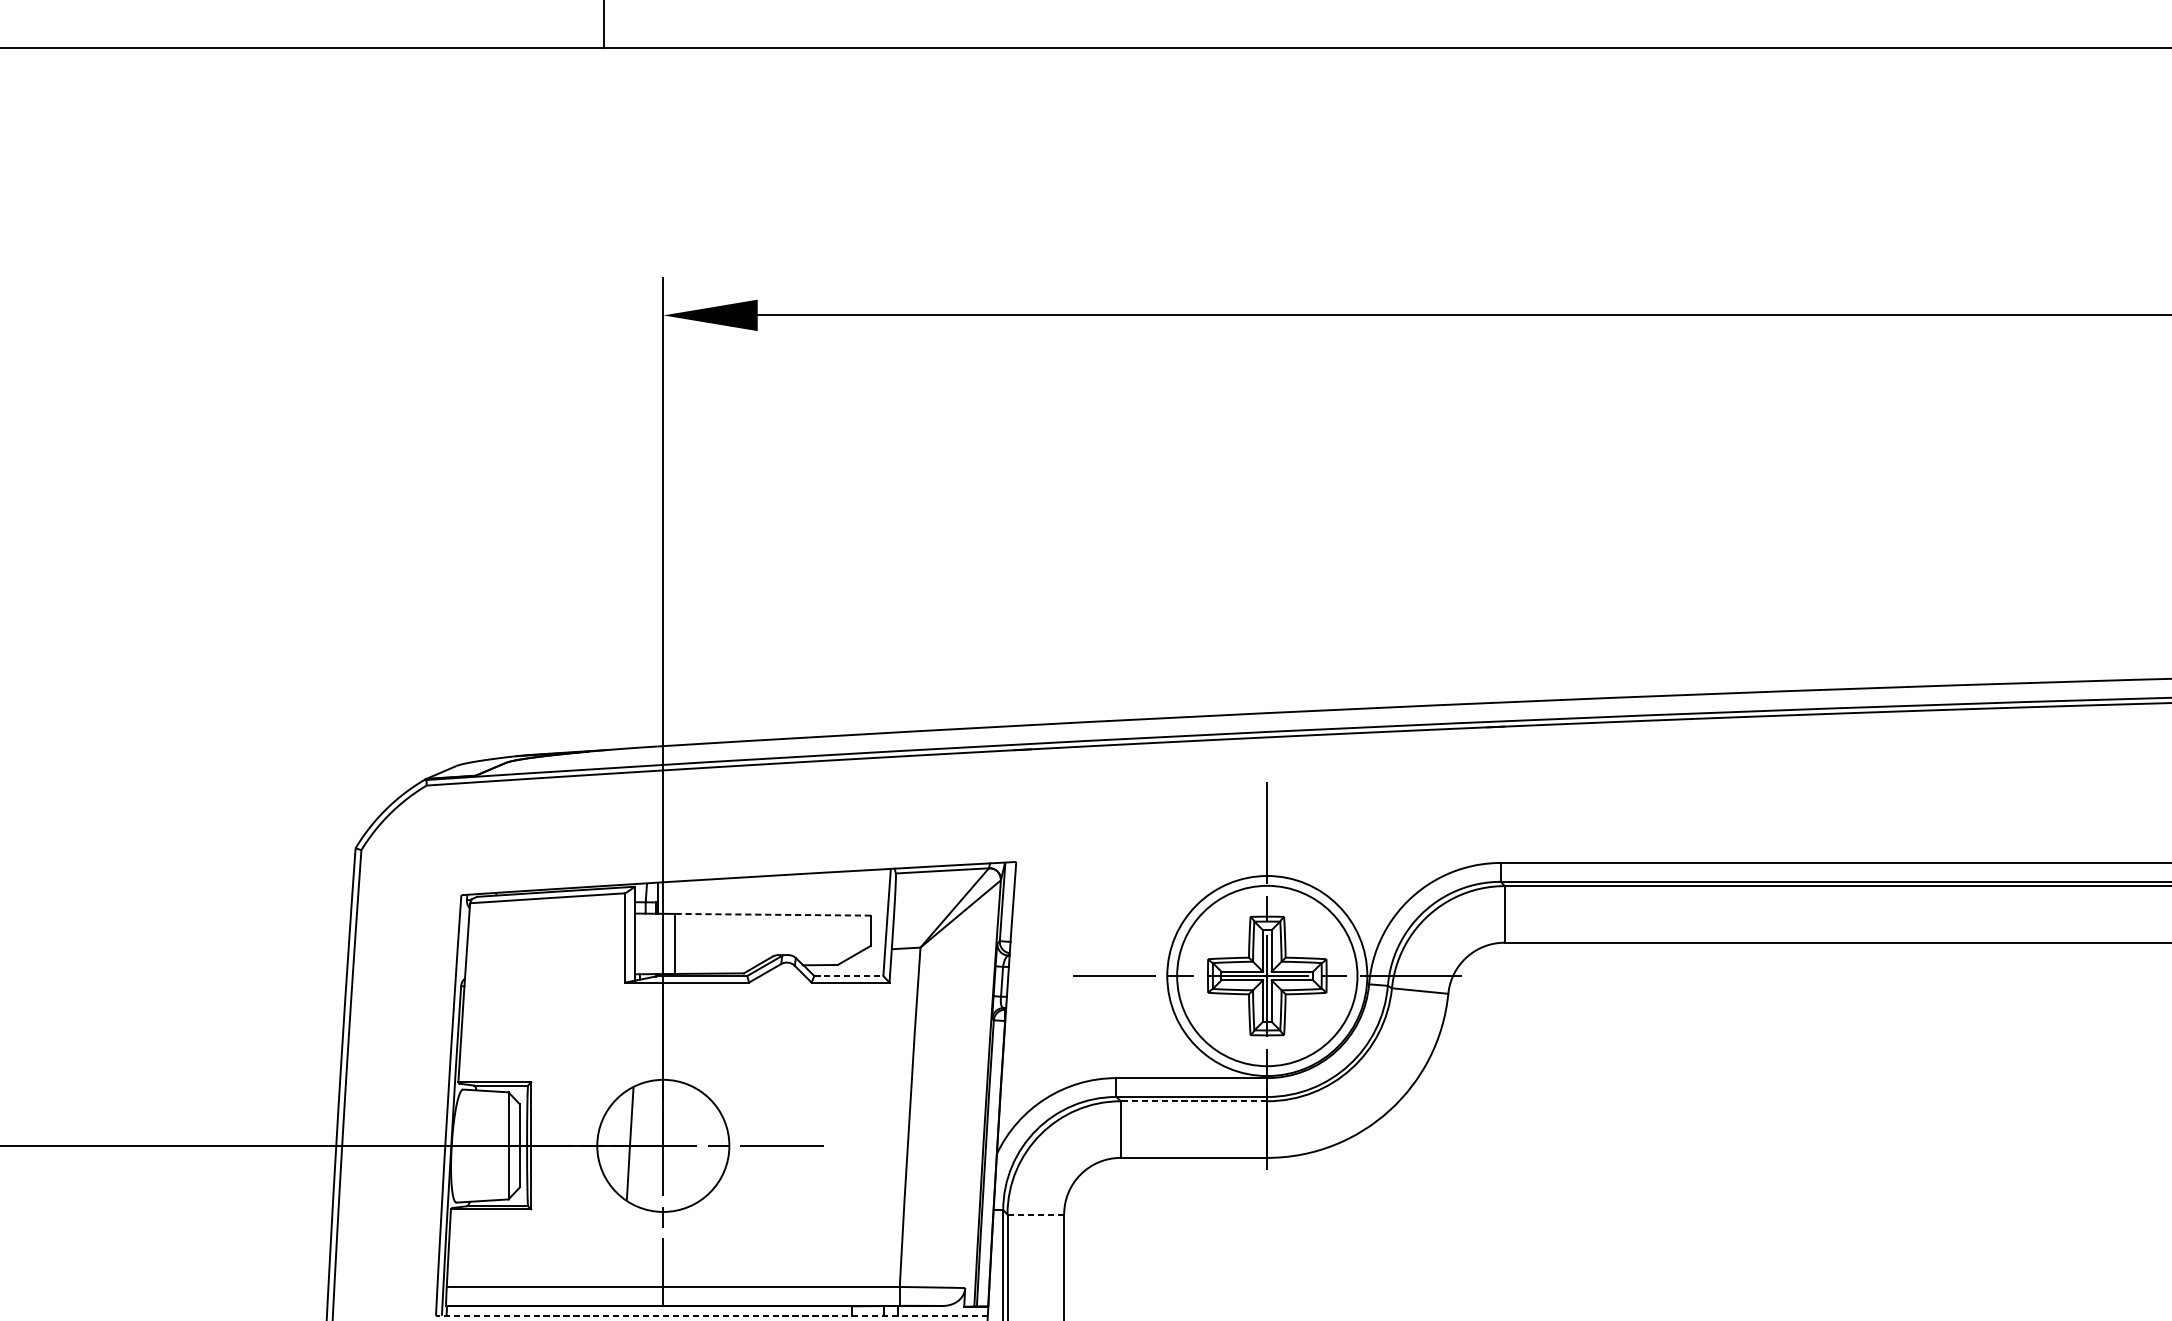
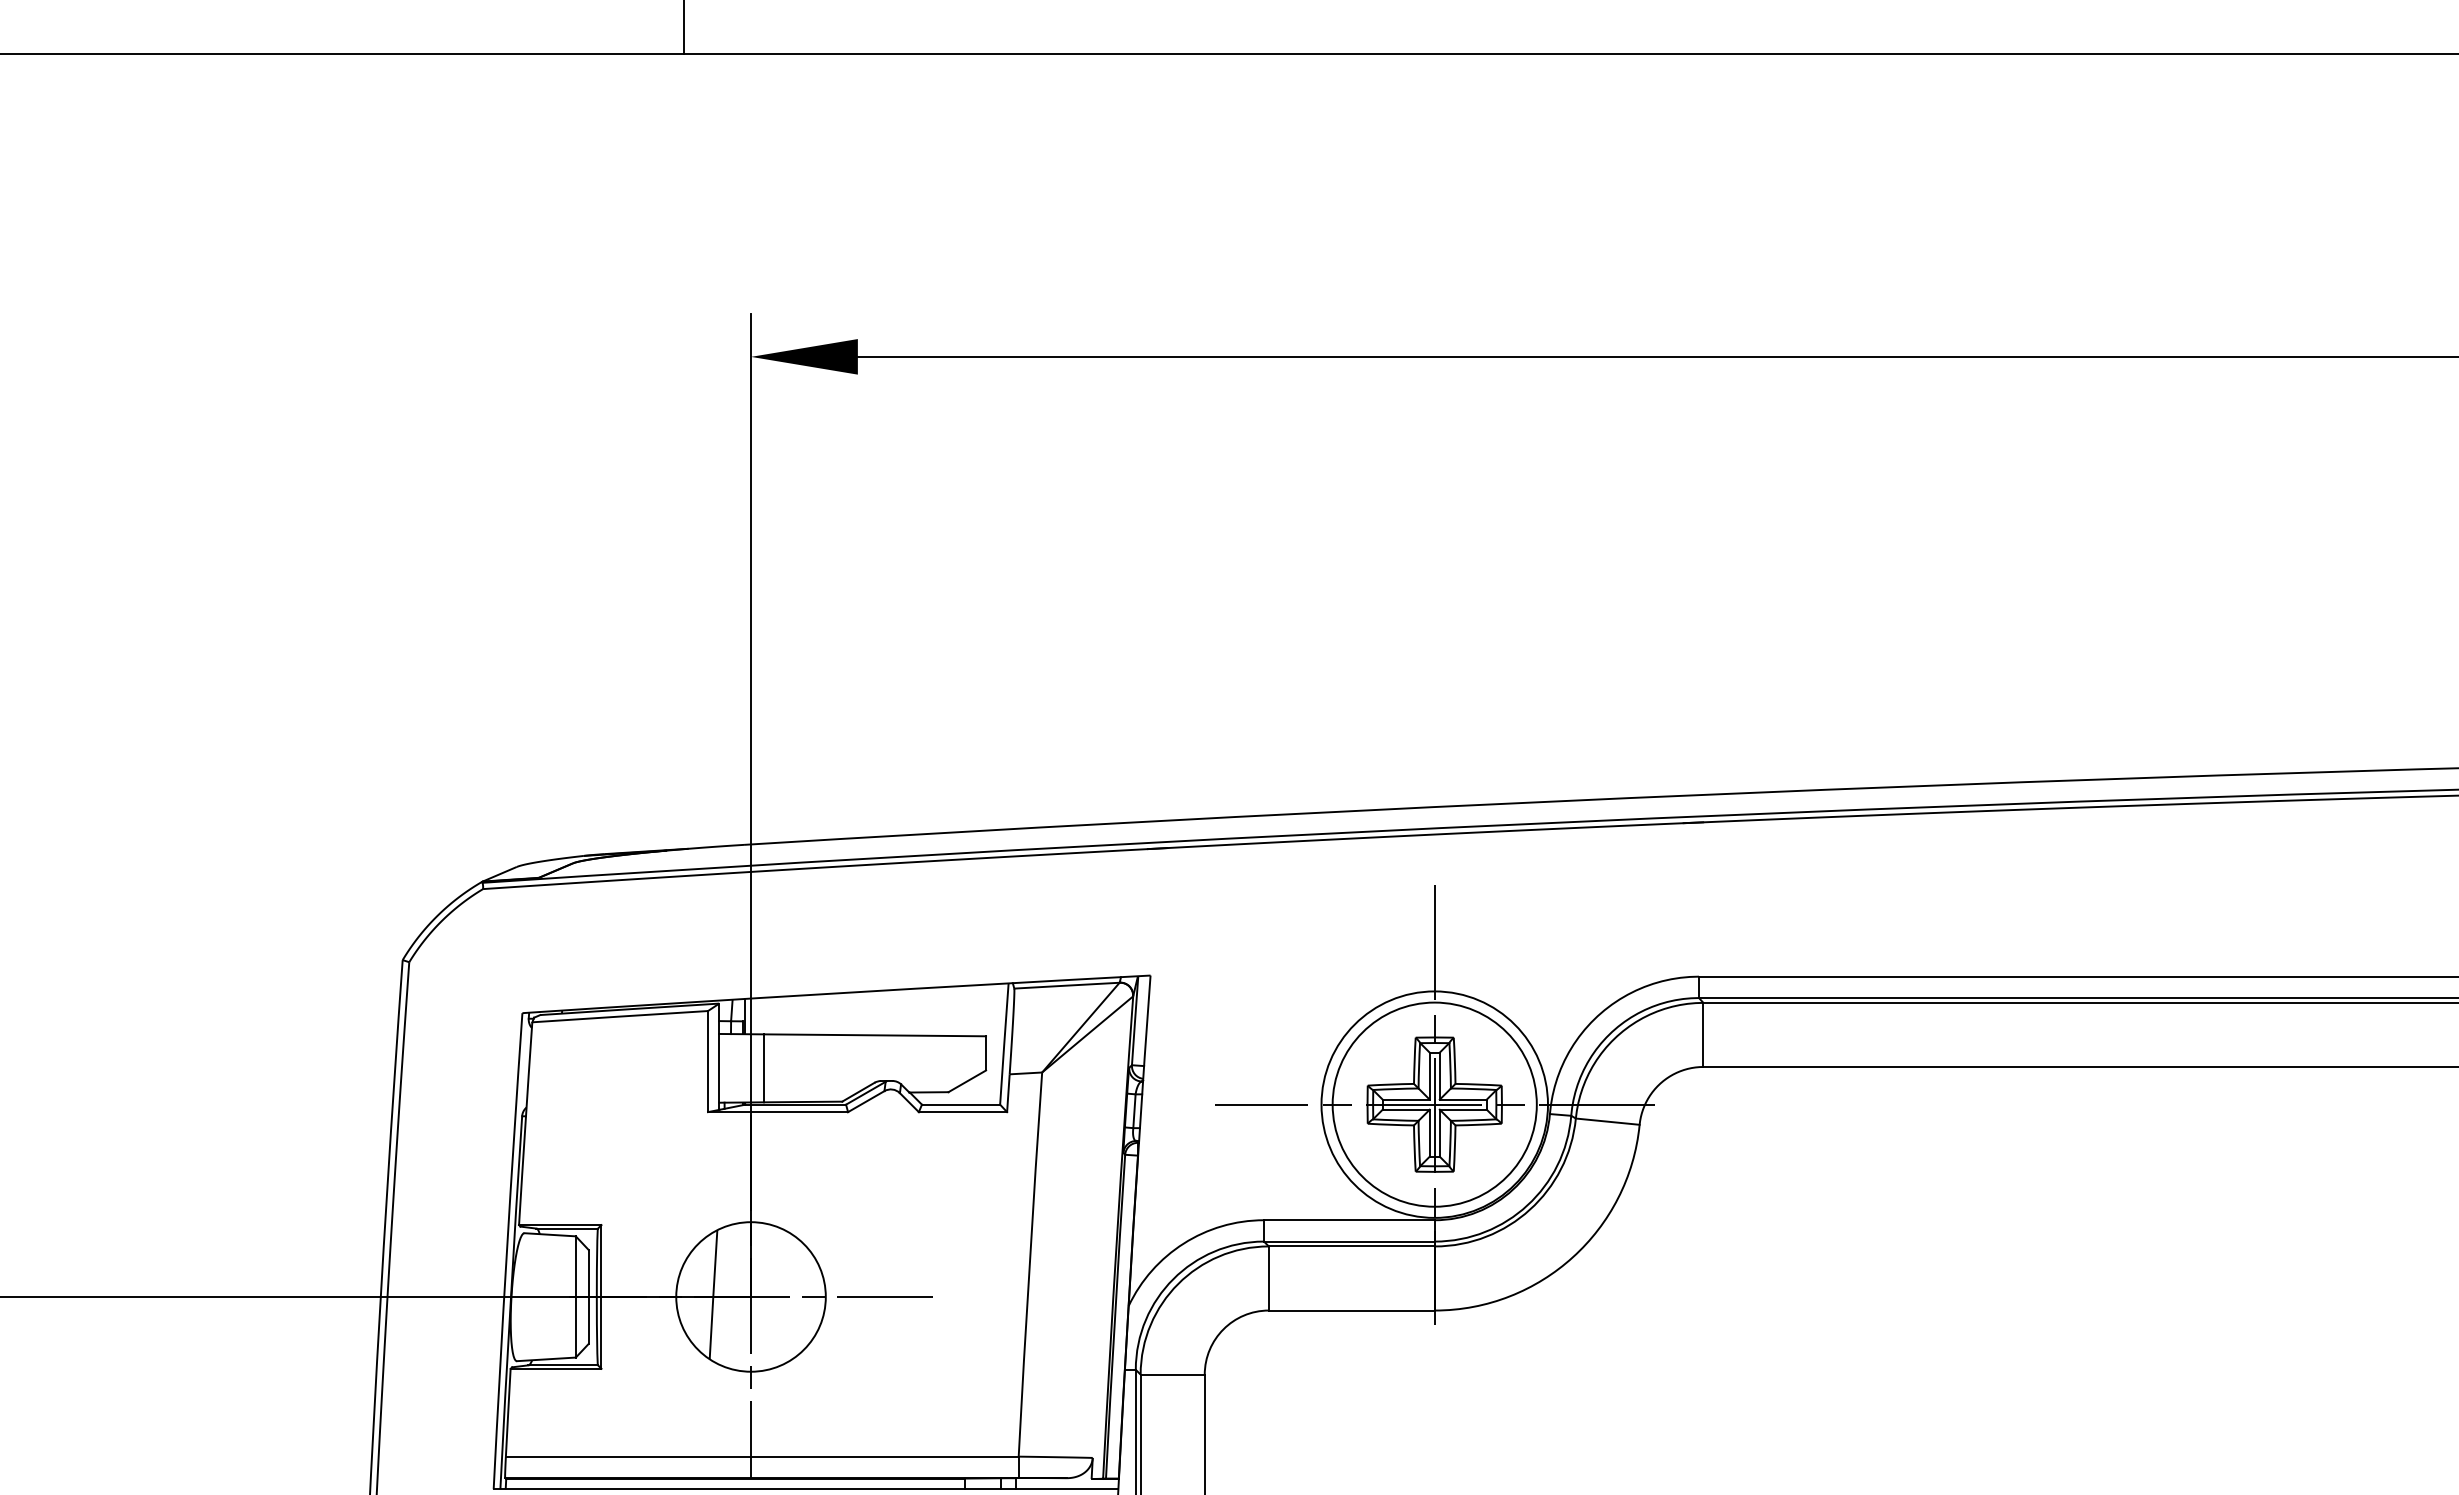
line: (772, 914) -> (874, 1035), dashed -> solid
line: (849, 975) -> (961, 1104), dashed -> solid
line: (1193, 1101) -> (1351, 1246), dashed -> solid
line: (1035, 1214) -> (1172, 1374), dashed -> solid
line: (711, 1315) -> (805, 1489), dashed -> solid

